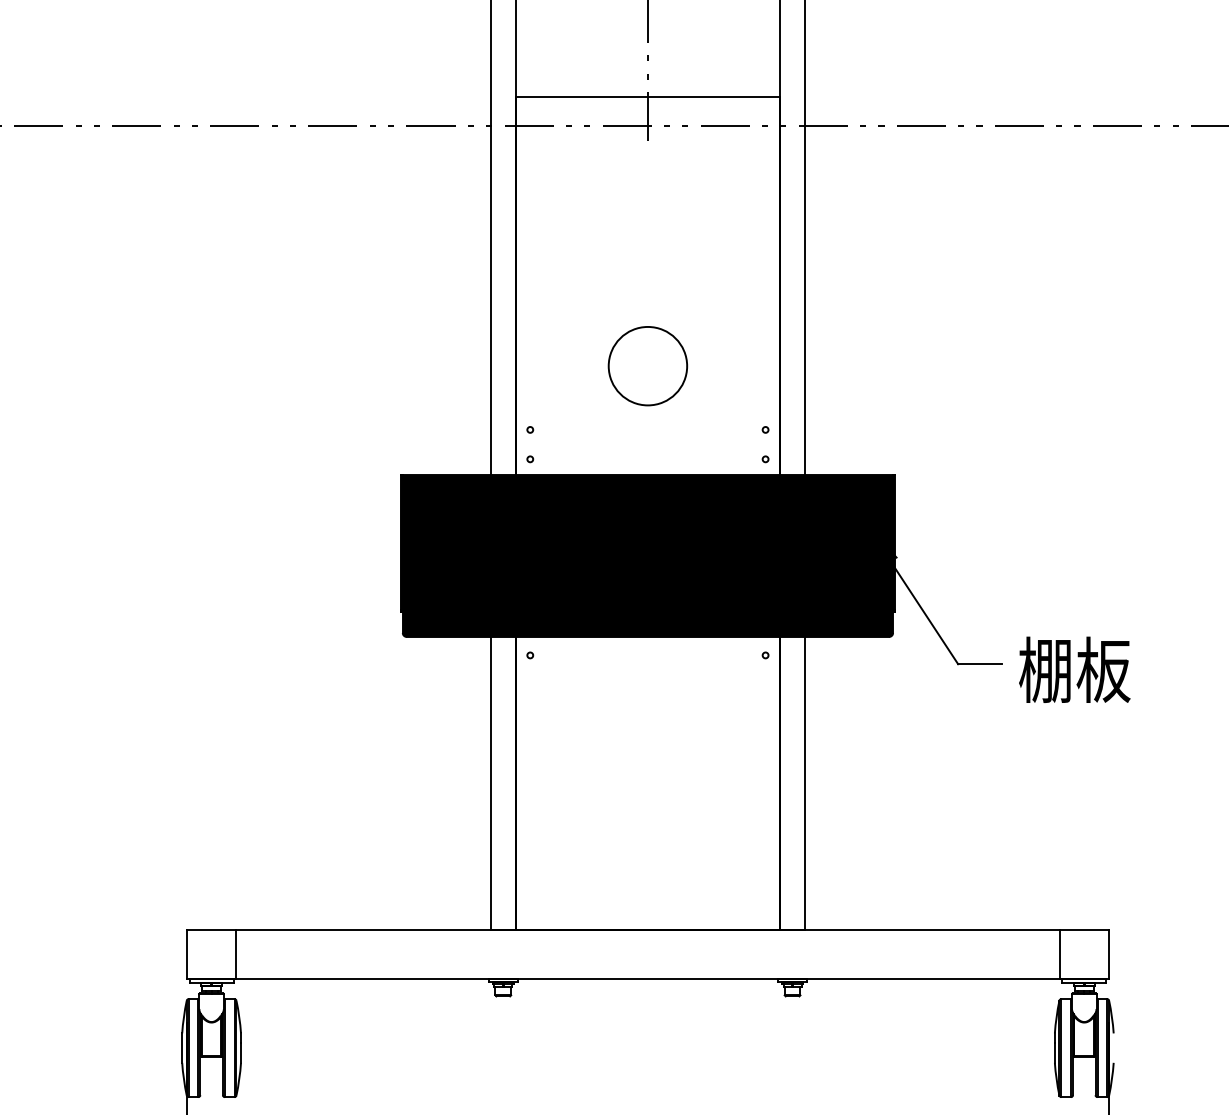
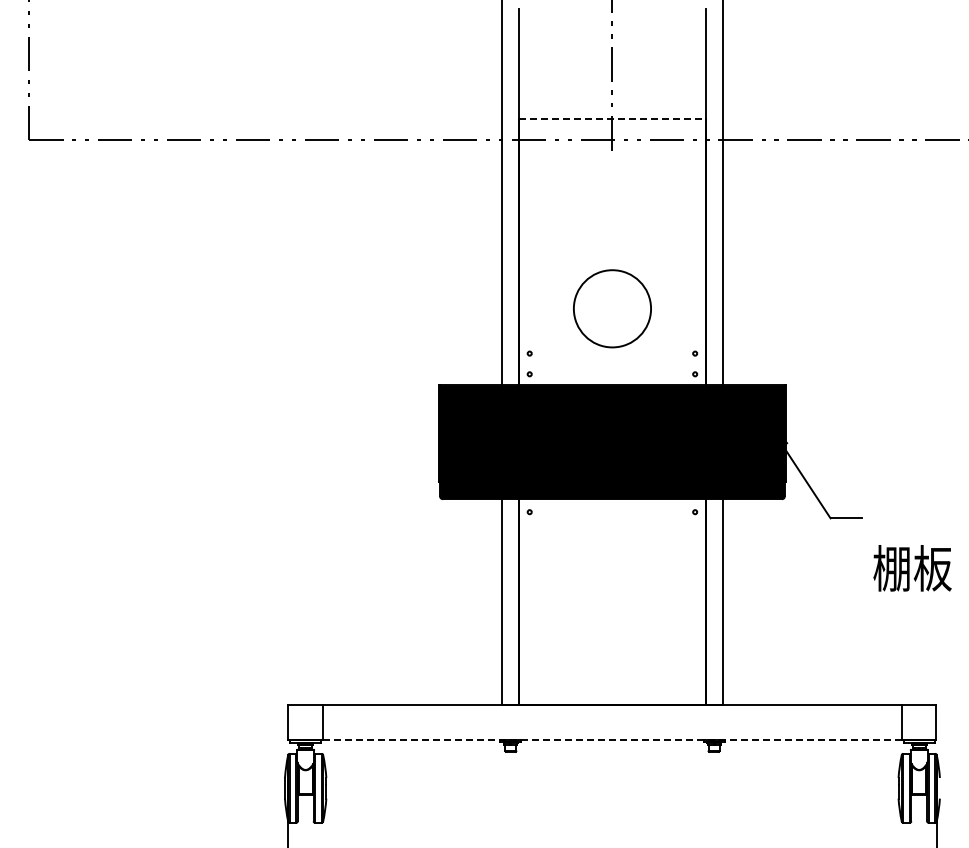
line: (647, 96) -> (612, 119), solid -> dashed
circle: (647, 365) -> (612, 308), size x1.4
text: (1074, 670) -> (912, 568), moved
line: (647, 978) -> (612, 739), solid -> dashed

